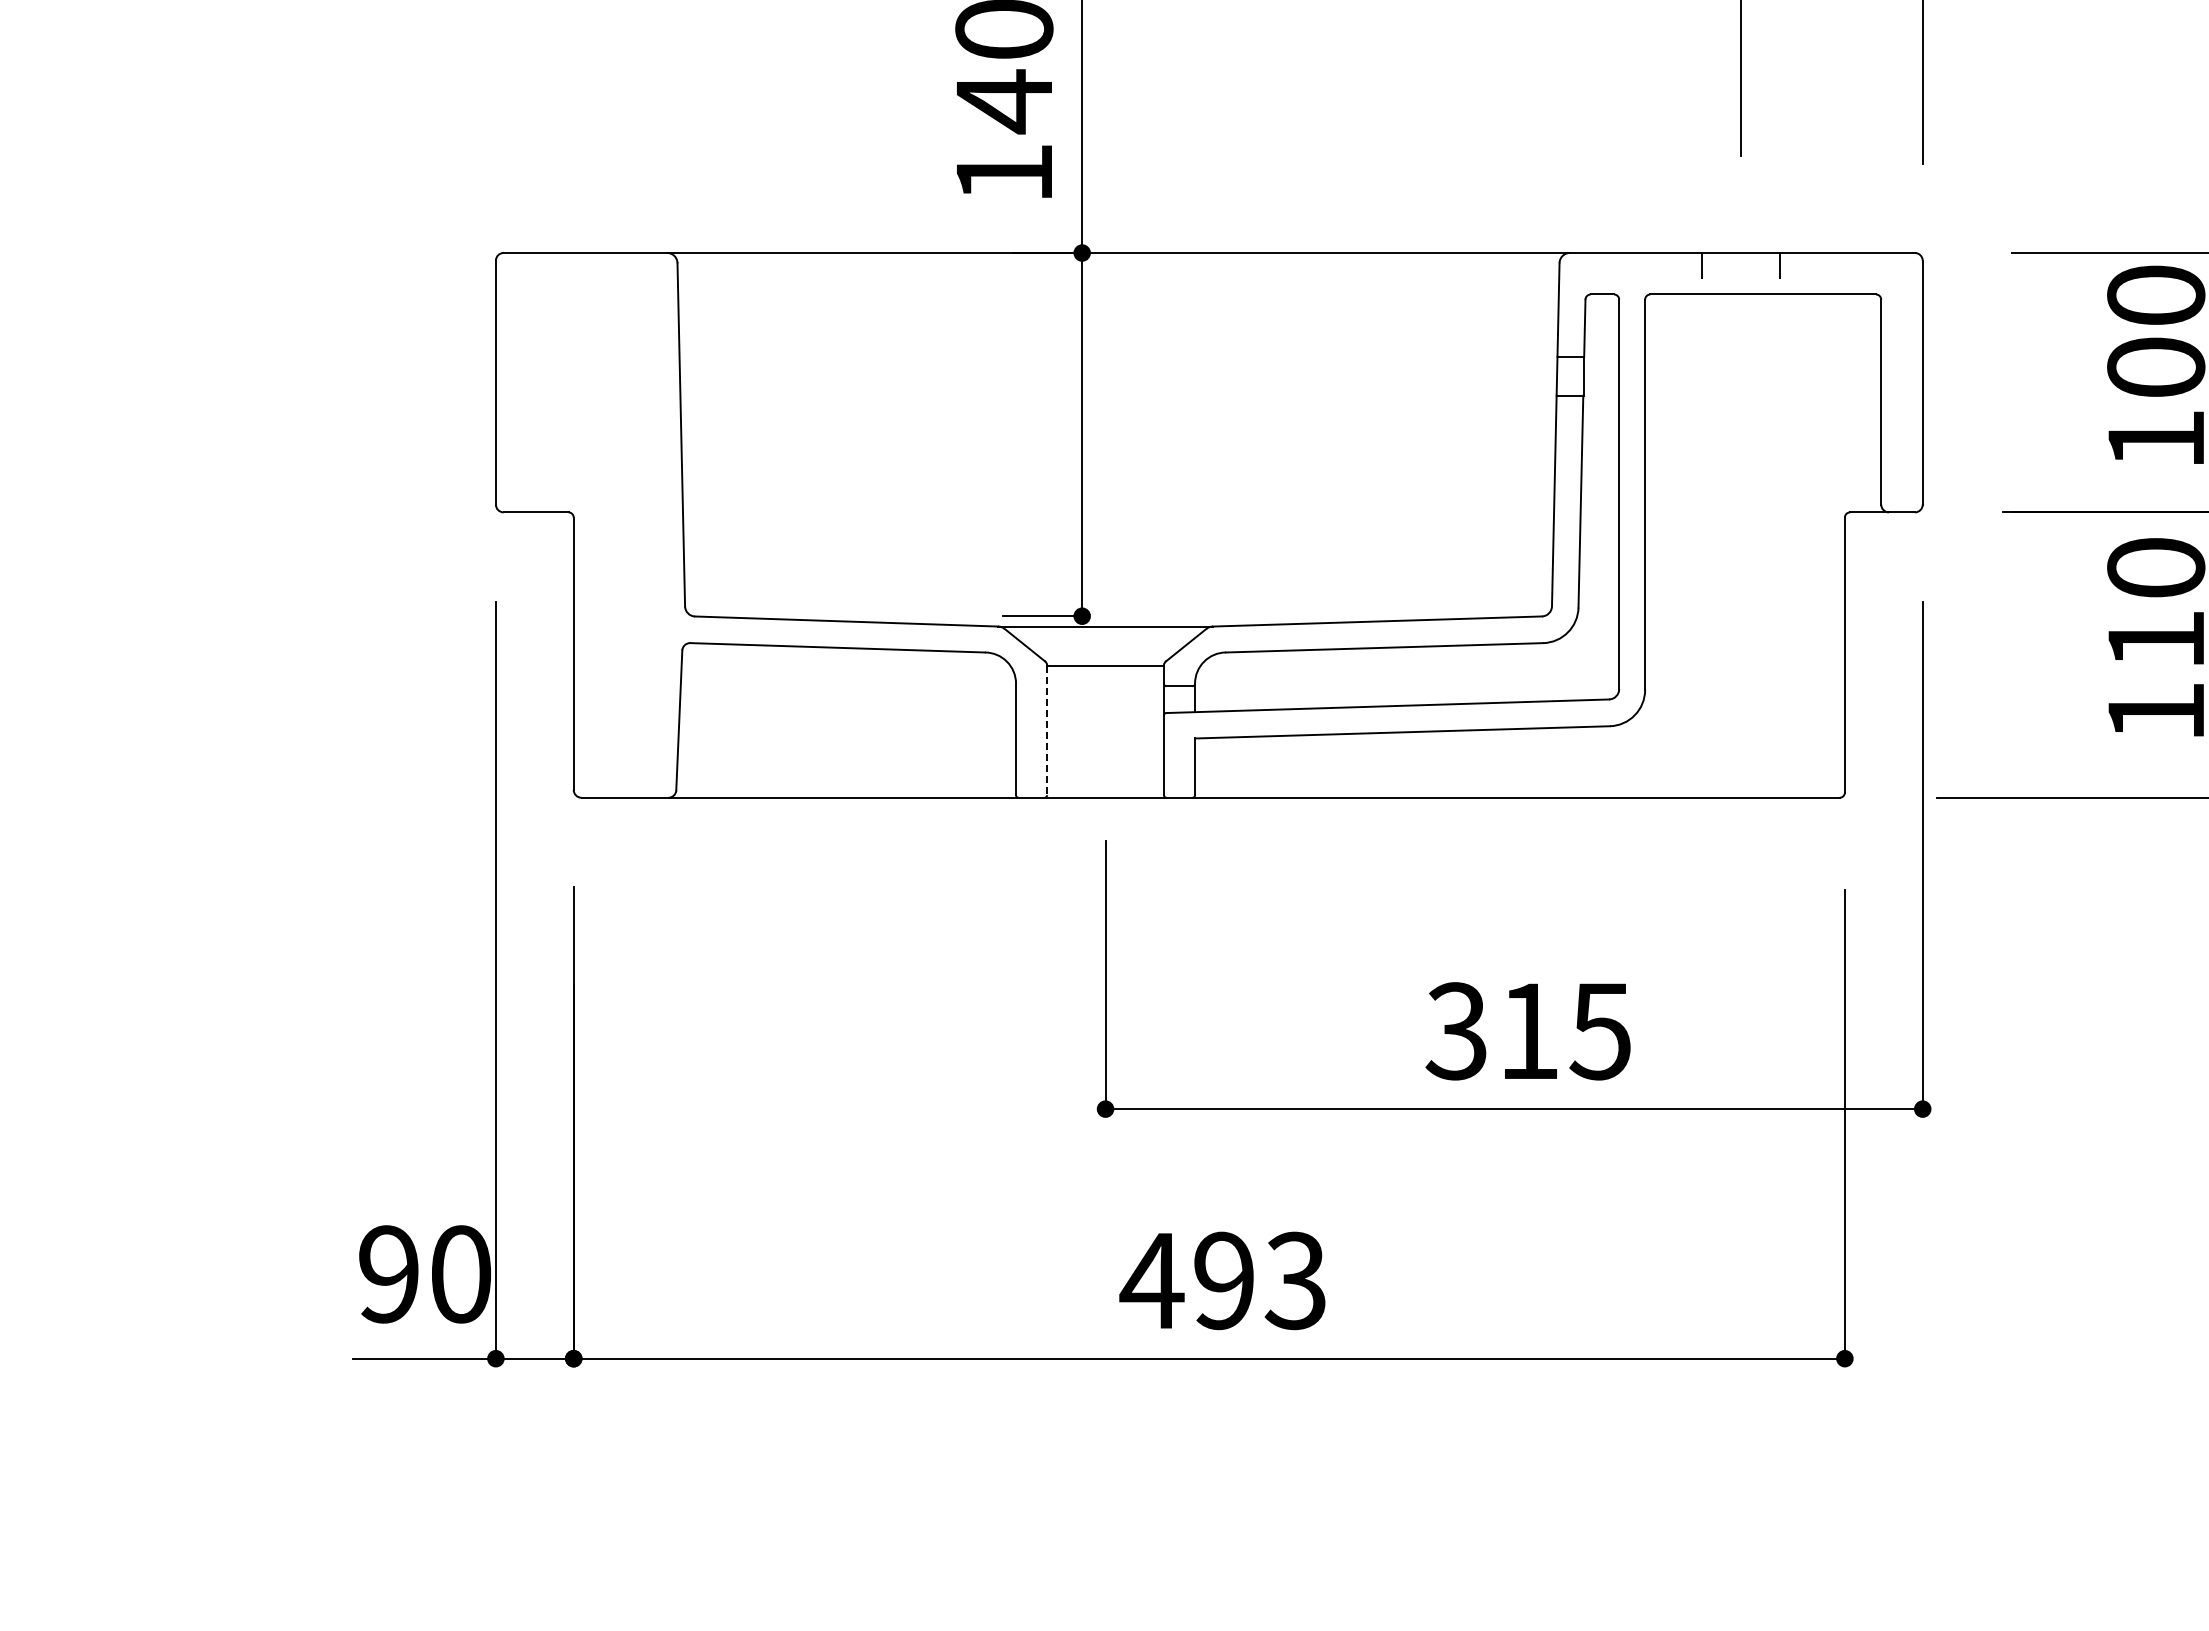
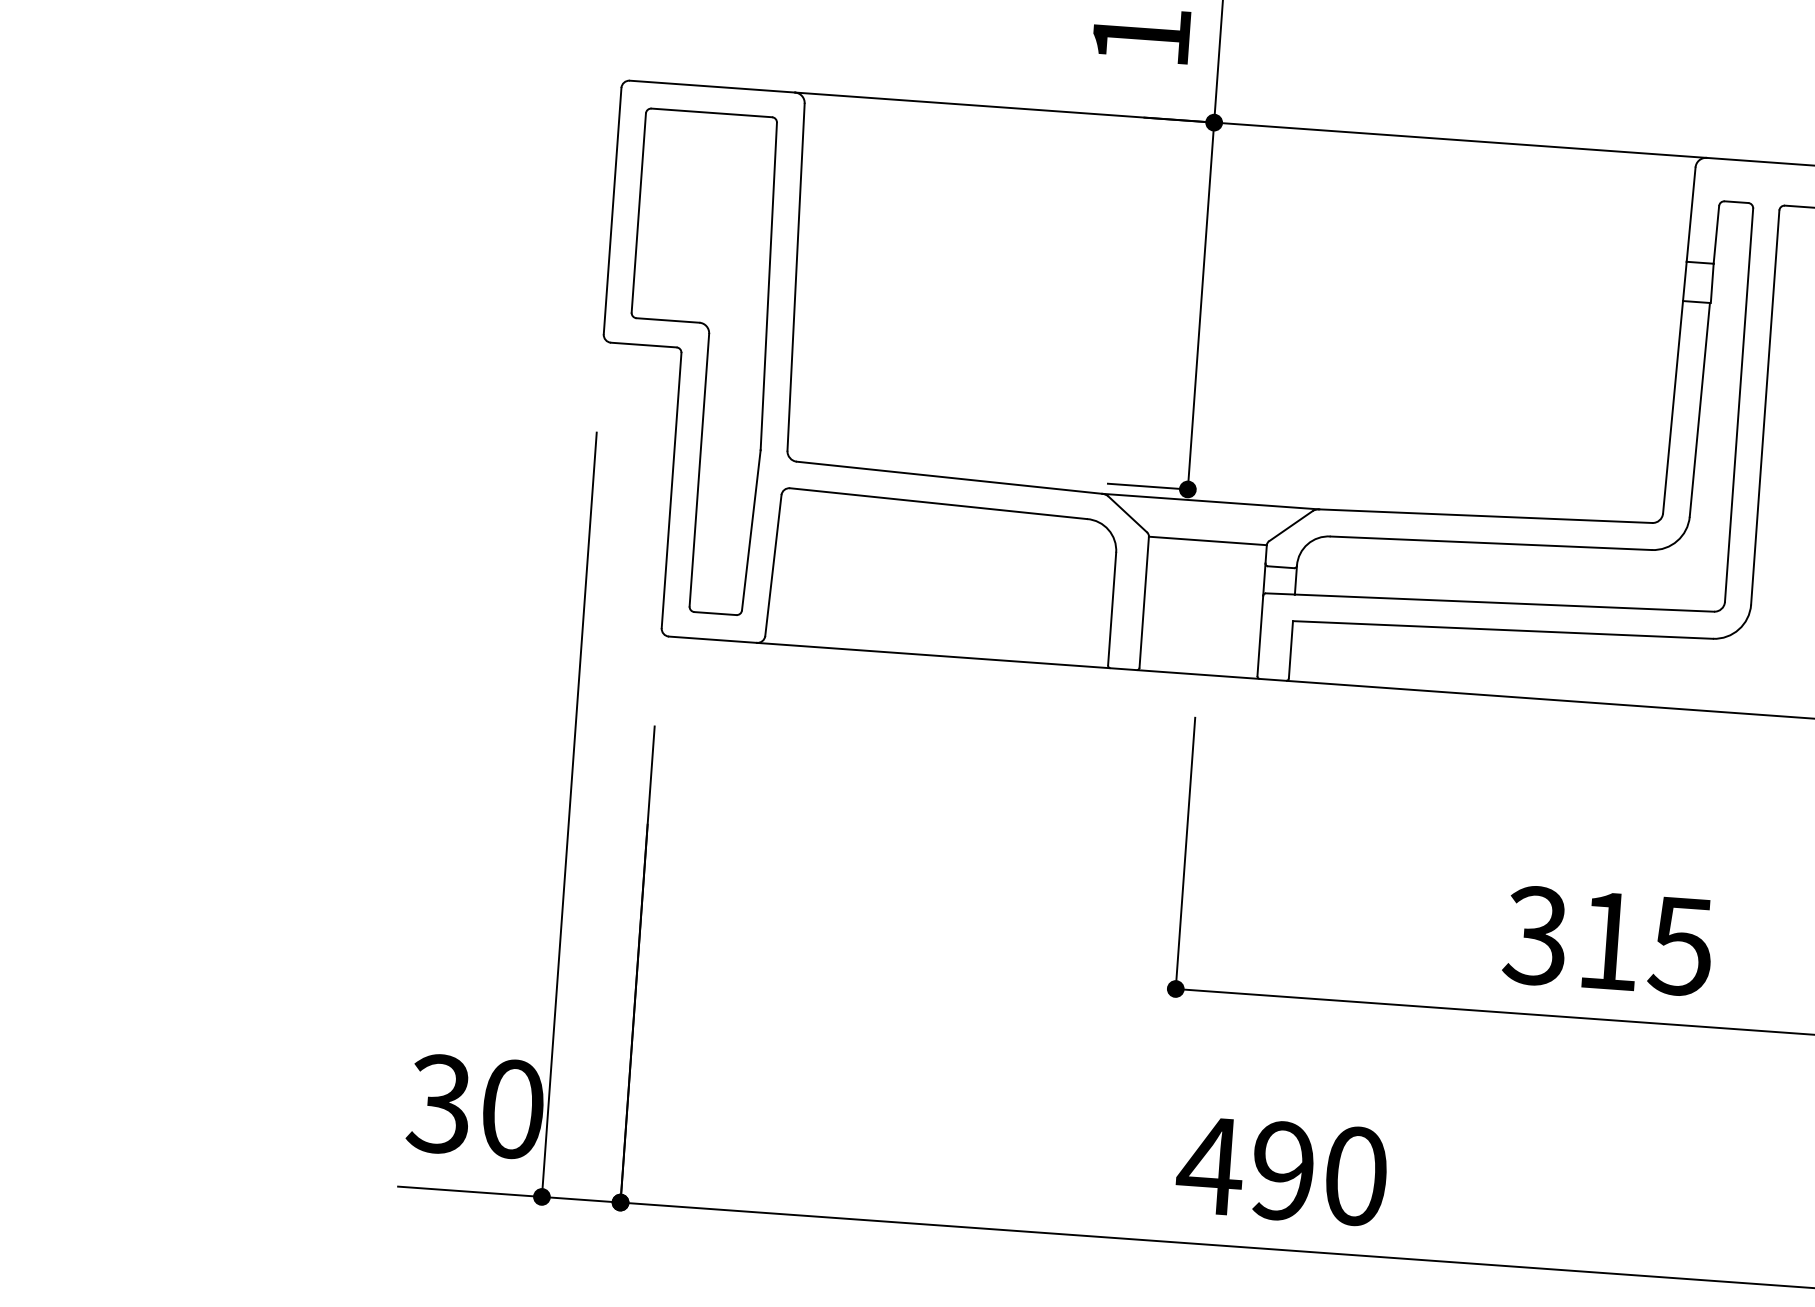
part: (599, 525) -> (706, 362), added
line: (1047, 730) -> (1144, 602), dashed -> solid
text: (387, 1274) -> (438, 1104), 90 -> 30
text: (1295, 1280) -> (1355, 1175), 493 -> 490

